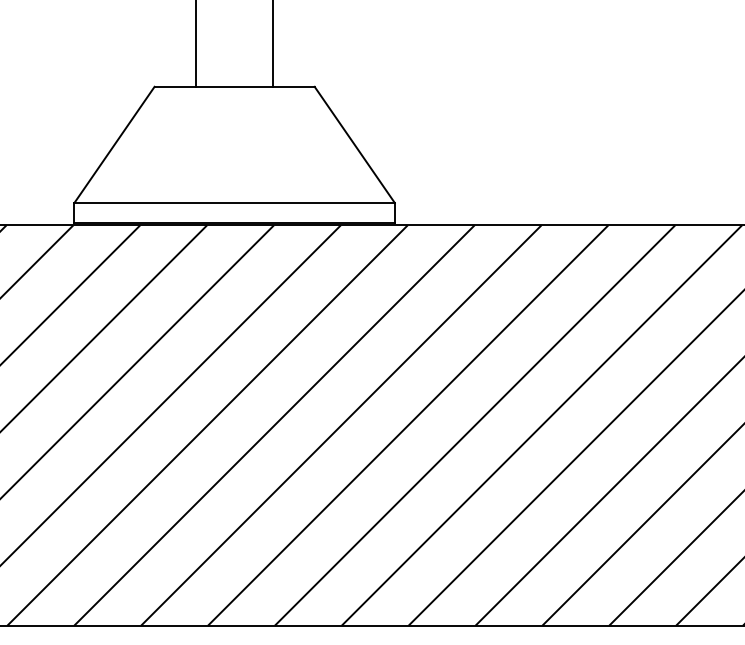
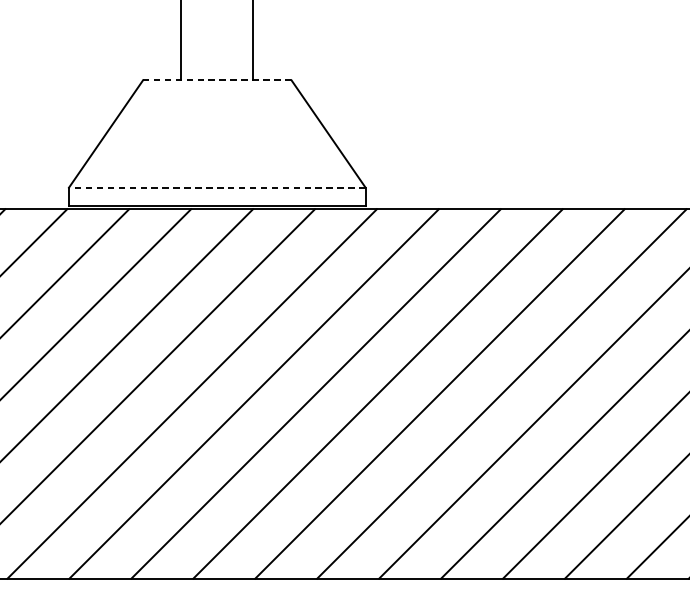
line: (234, 86) -> (217, 79), solid -> dashed
line: (234, 202) -> (217, 187), solid -> dashed

